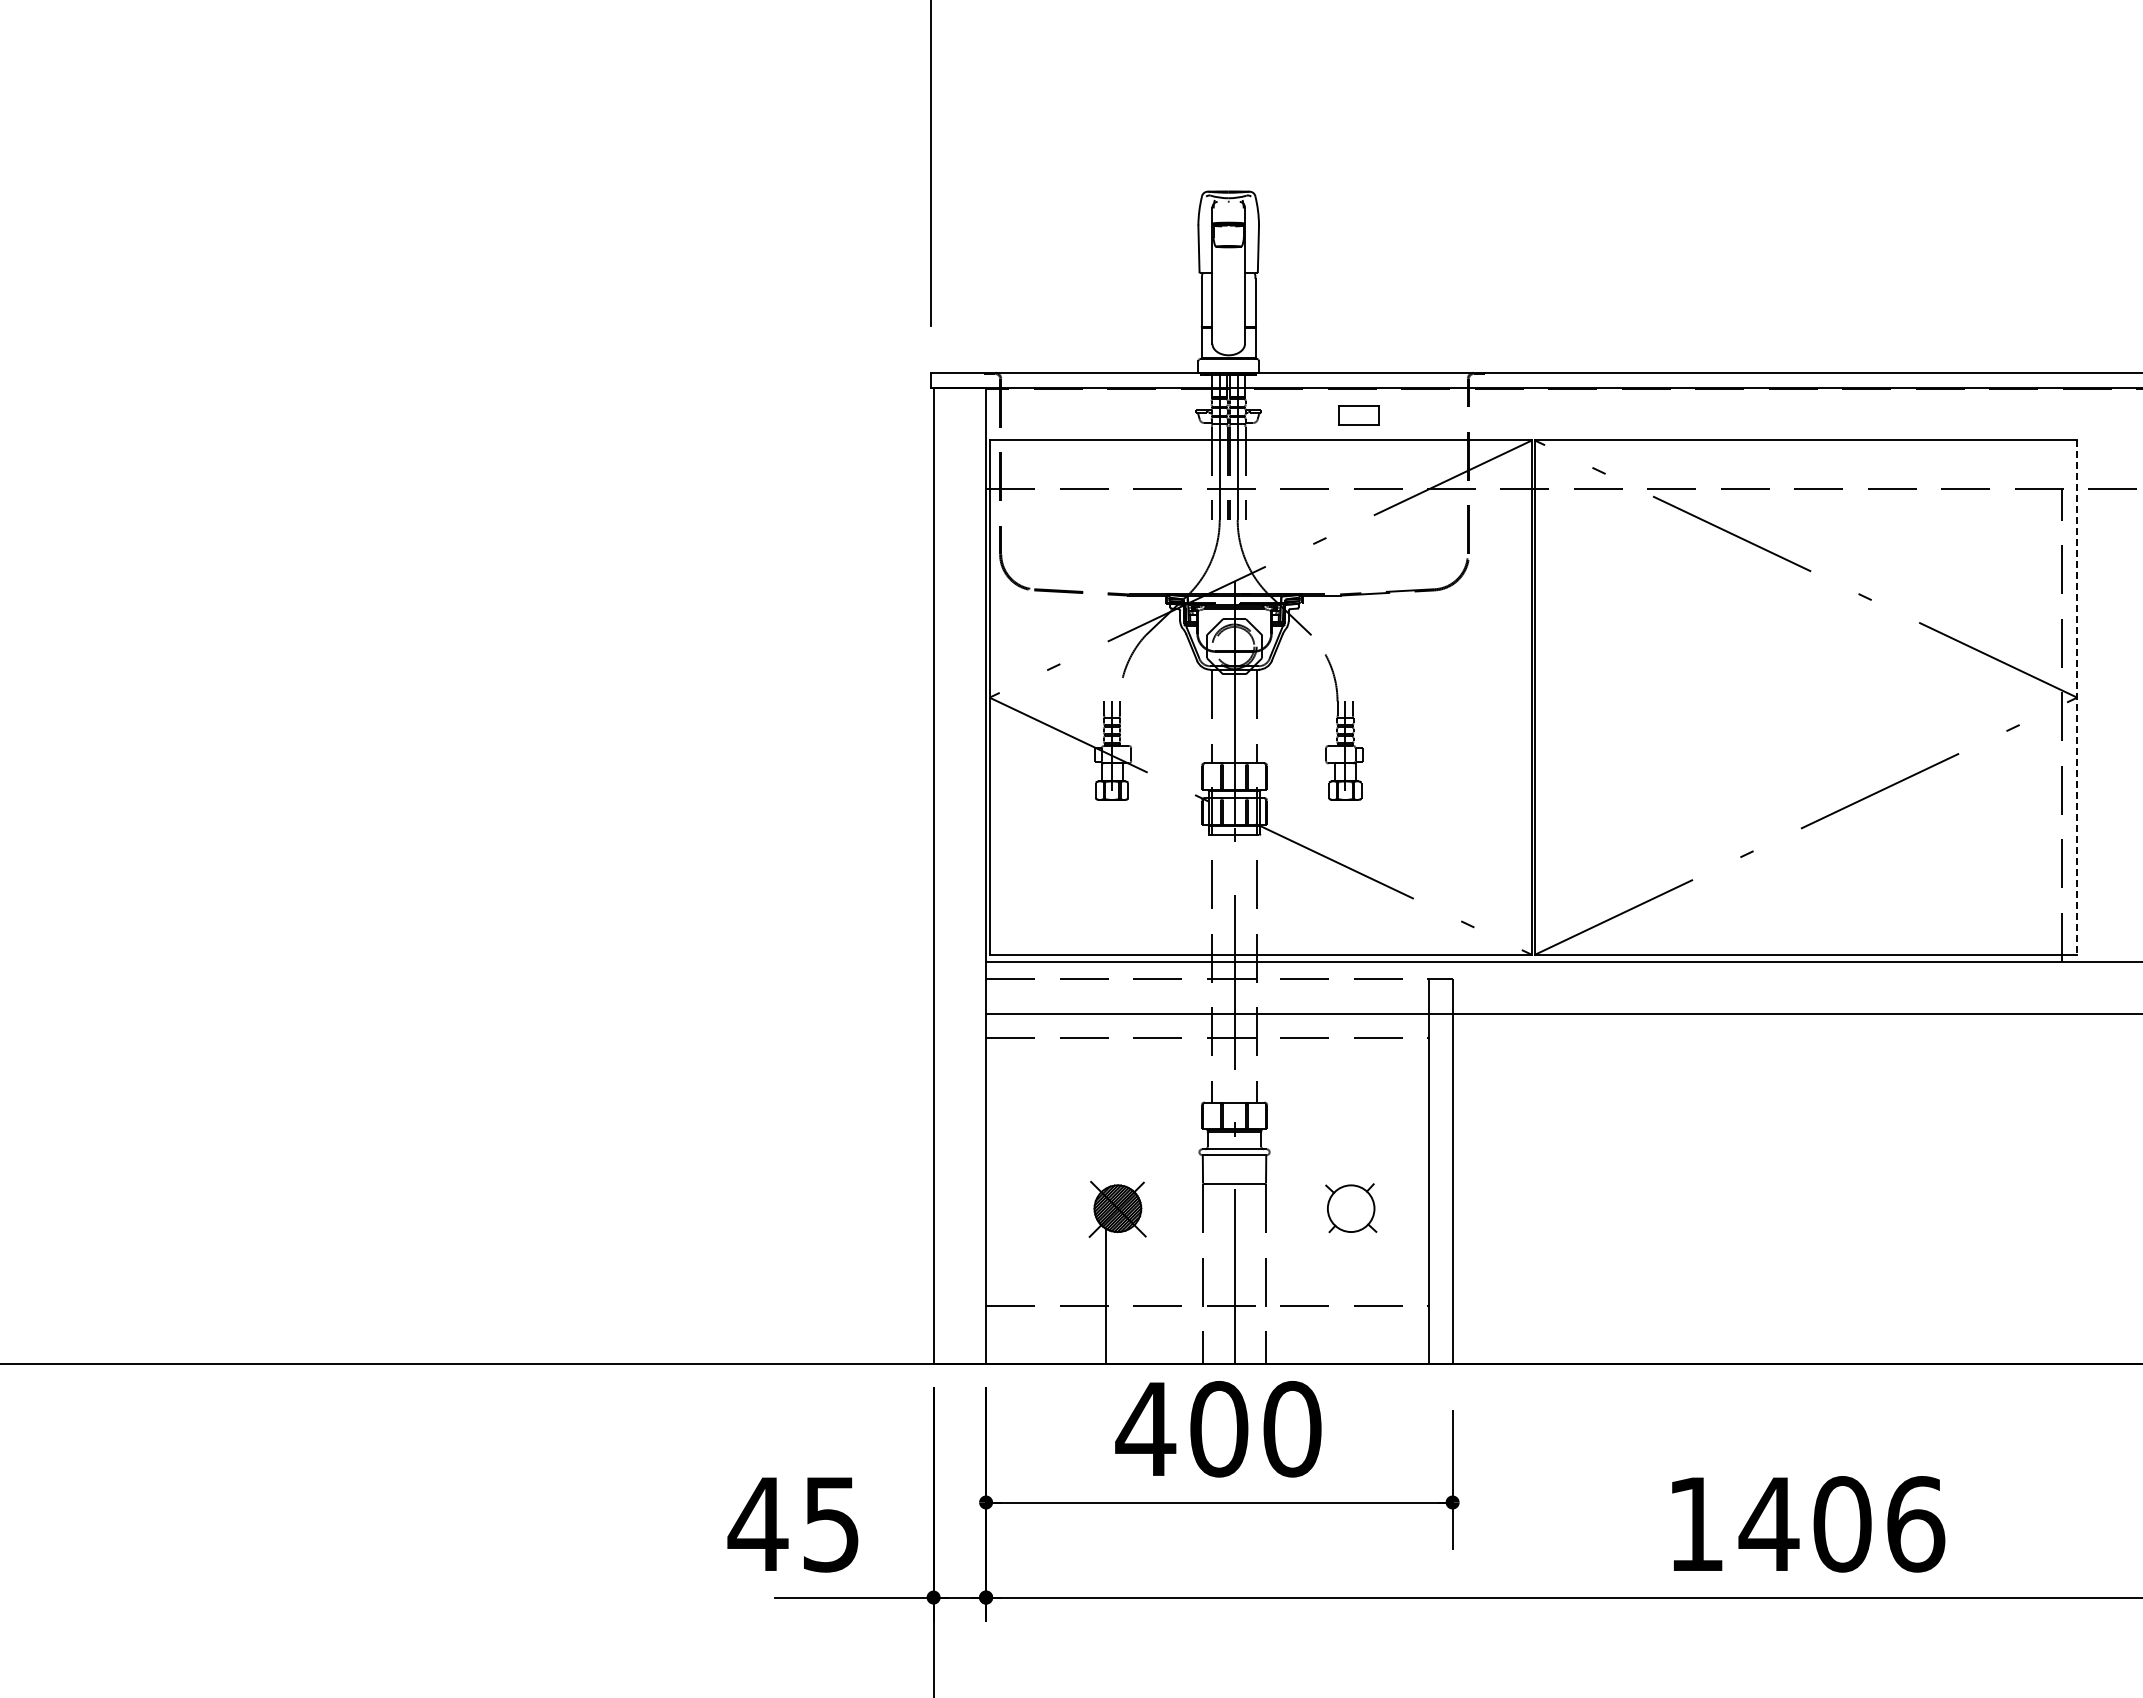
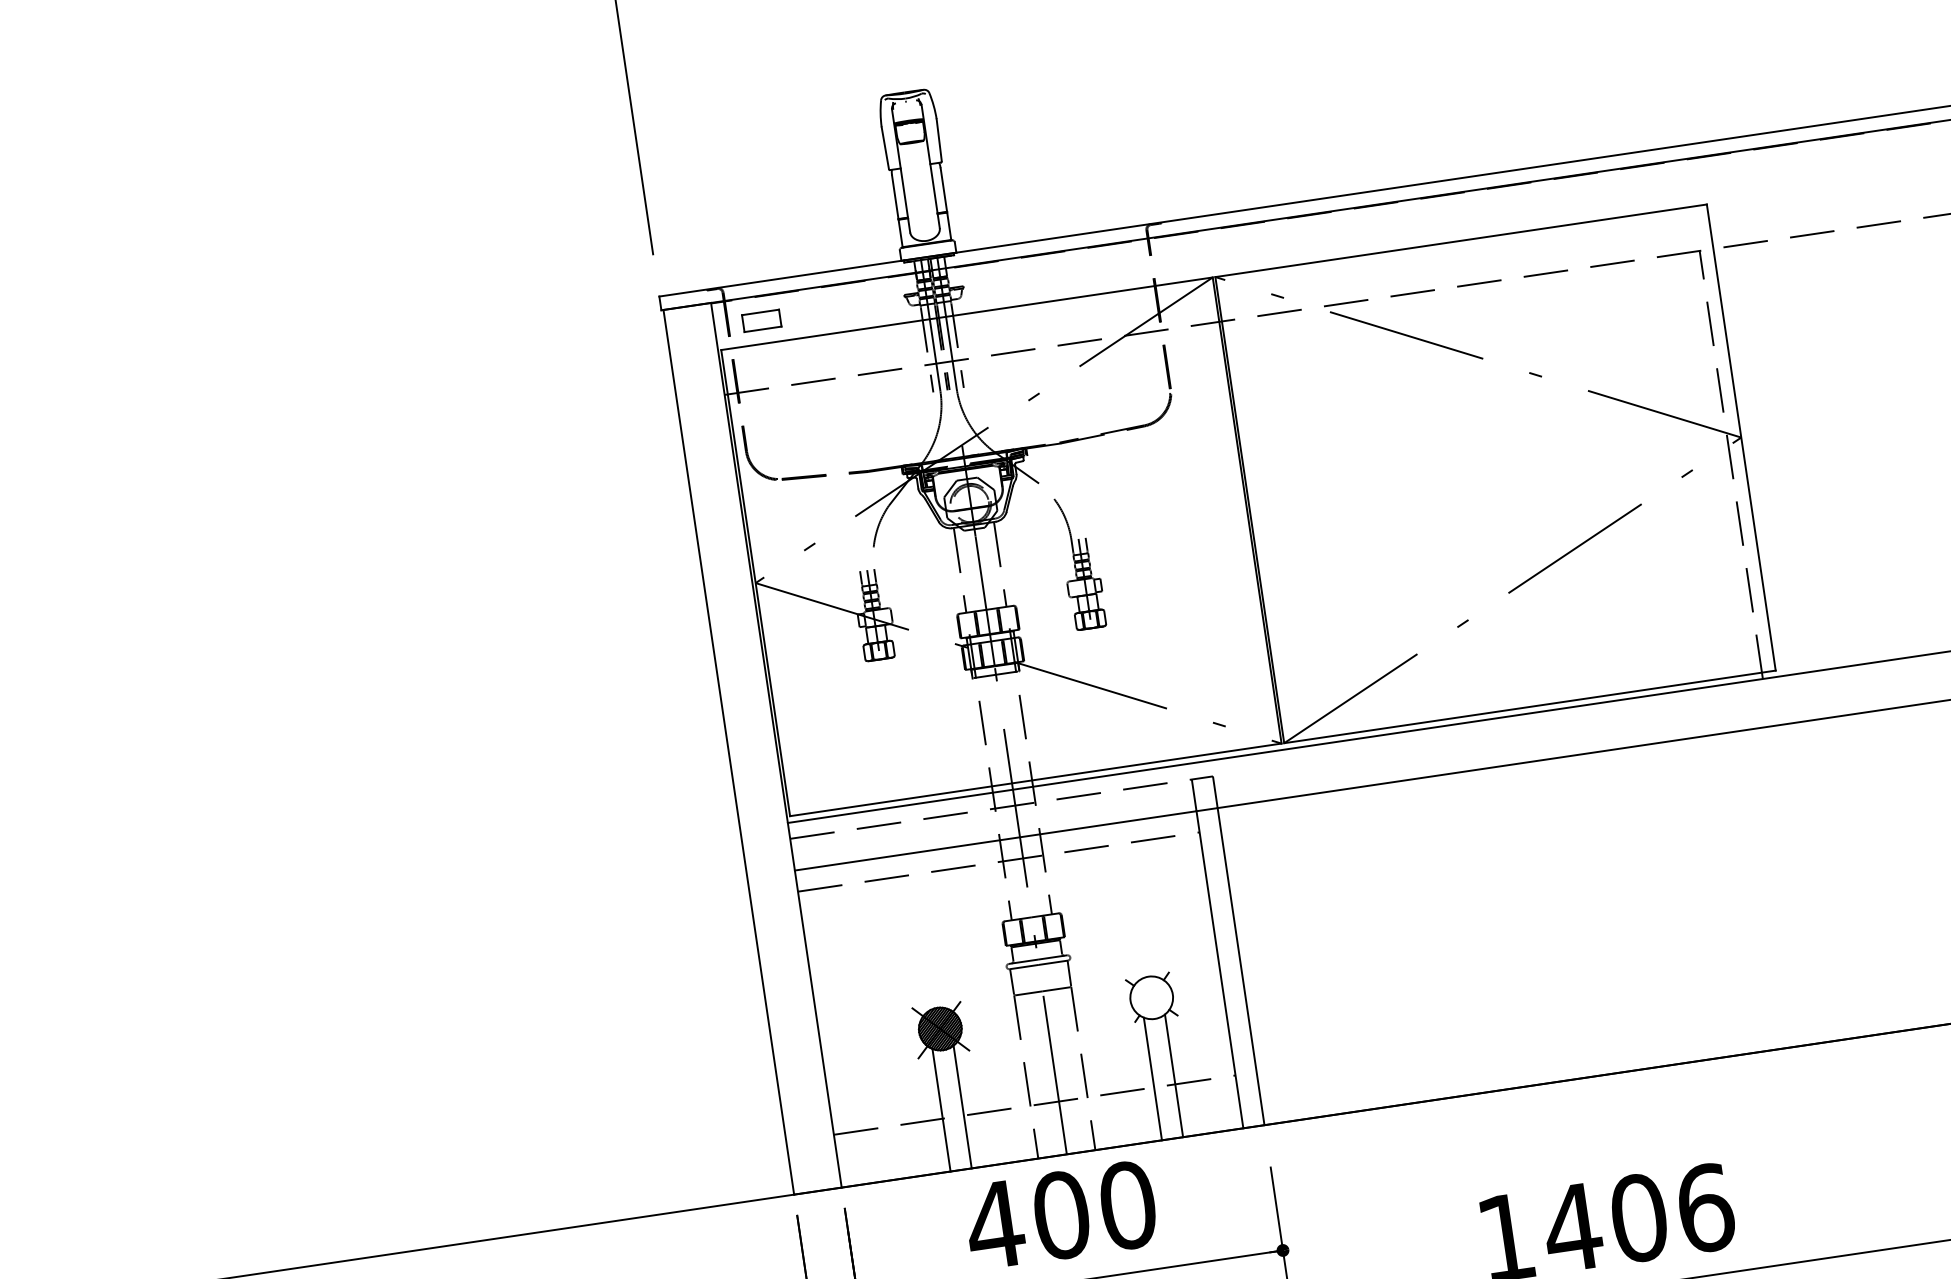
part: (1358, 415) -> (761, 321), moved
line: (2077, 698) -> (1741, 438), dashed -> solid
line: (1129, 1296) -> (962, 1107), added
line: (1339, 1296) -> (1152, 1078), added
line: (1362, 1296) -> (1173, 1075), added

